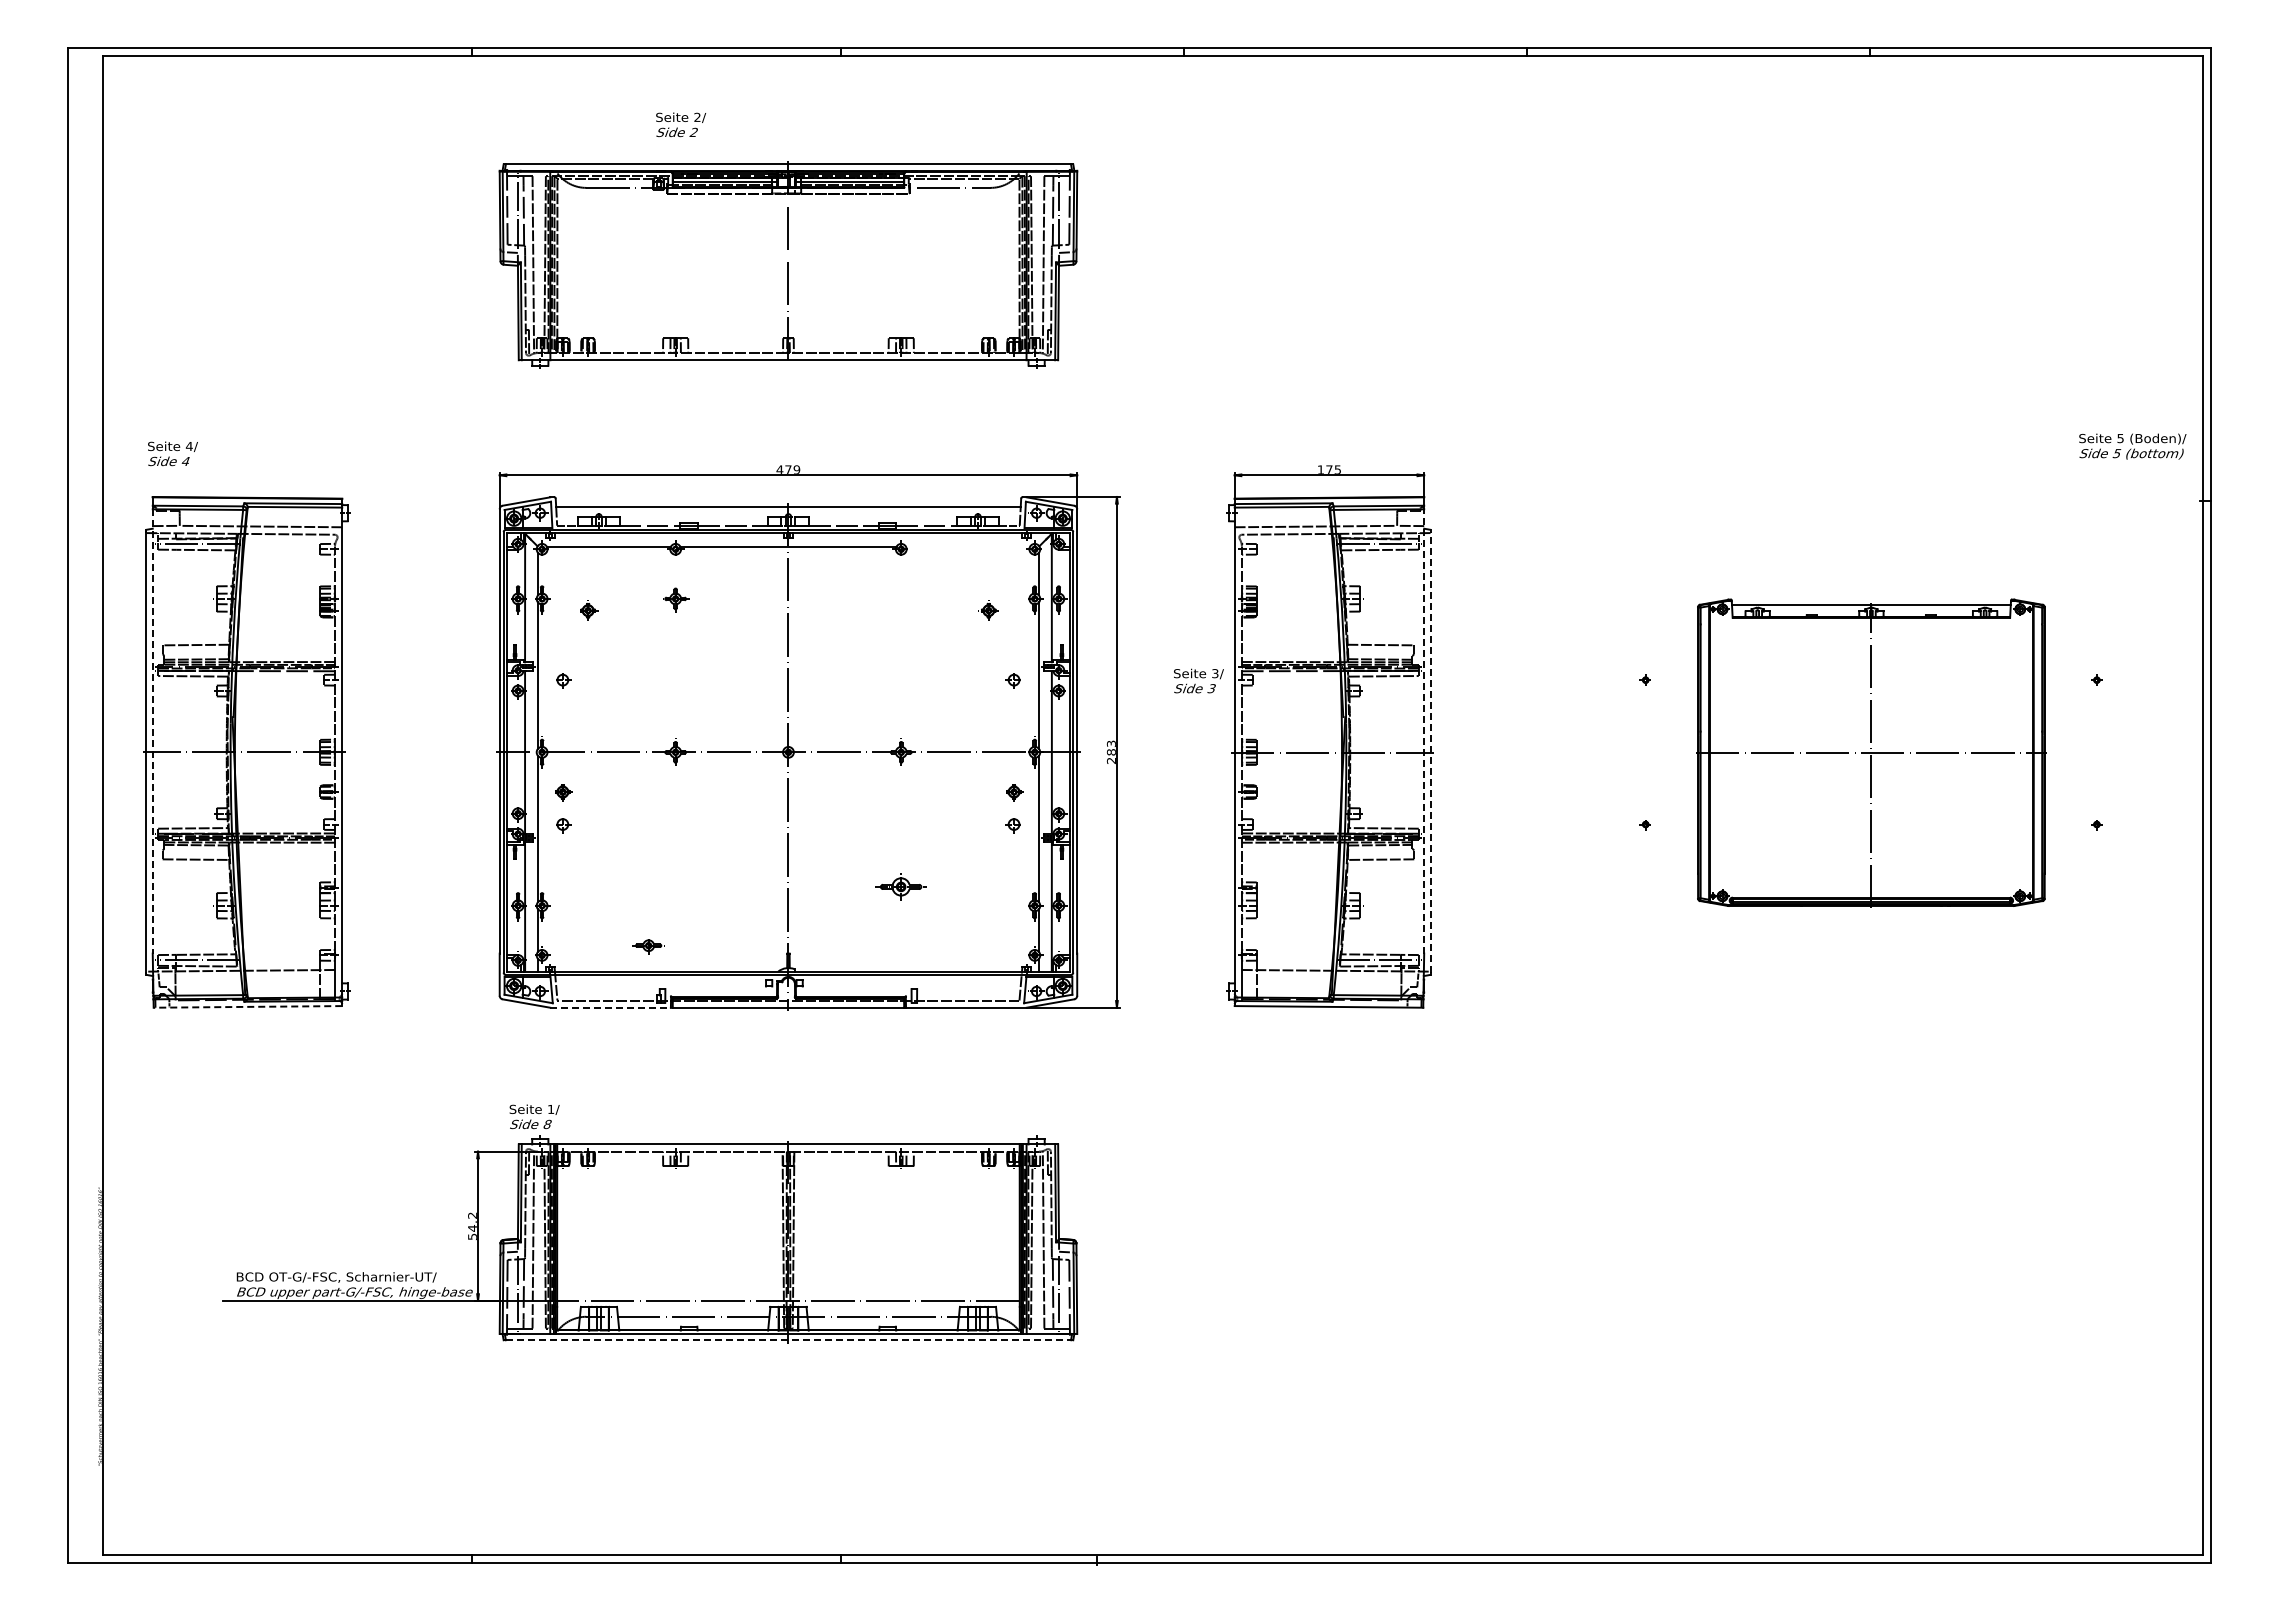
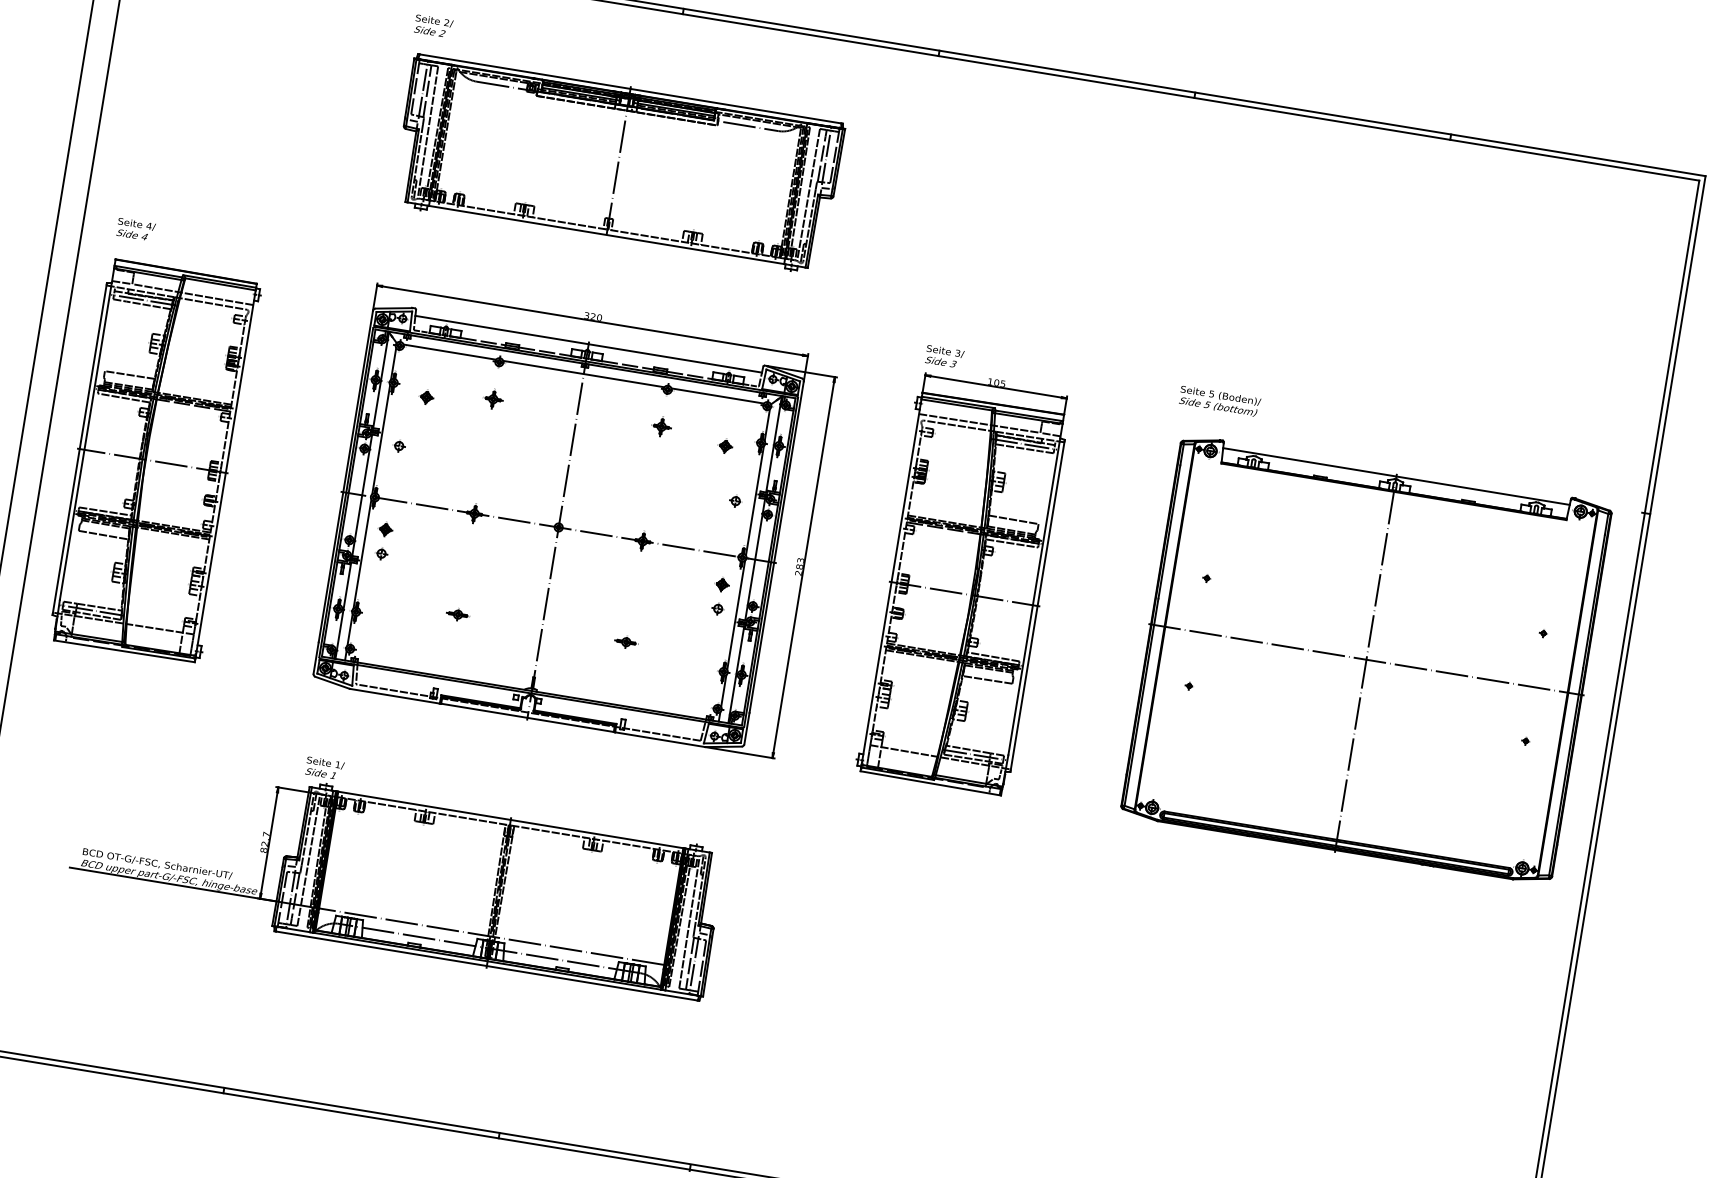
text: (681, 124) -> (434, 26), moved
text: (2132, 446) -> (1219, 401), moved
text: (788, 469) -> (593, 316), 479 -> 320
text: (1329, 469) -> (996, 382), 175 -> 105
line: (968, 546) -> (718, 395), added
part: (900, 599) -> (660, 427), added
text: (1198, 680) -> (944, 356), moved
line: (1424, 730) -> (1035, 588), dashed -> solid
line: (152, 731) -> (86, 434), dashed -> solid
line: (1430, 751) -> (1037, 605), dashed -> solid
part: (1871, 753) -> (1366, 660), size x1.67
part: (901, 888) -> (626, 642), size x0.62
part: (648, 946) -> (457, 615), moved
line: (247, 1006) -> (124, 650), dashed -> solid
line: (611, 1007) -> (395, 696), dashed -> solid
text: (547, 1124) -> (333, 775), 8 -> 1
text: (472, 1226) -> (265, 842), 54.2 -> 82.7
line: (788, 1340) -> (486, 966), dashed -> solid

